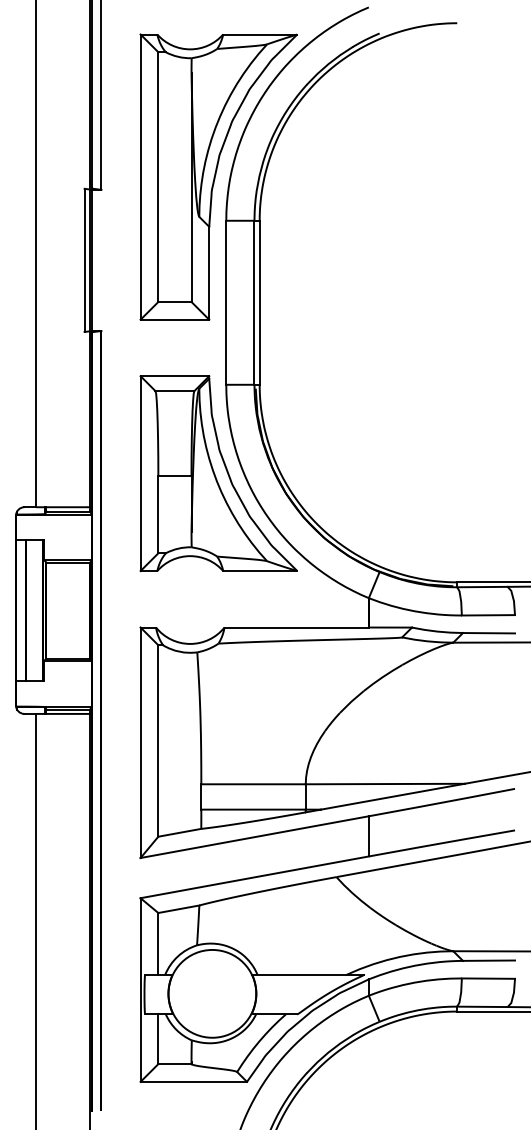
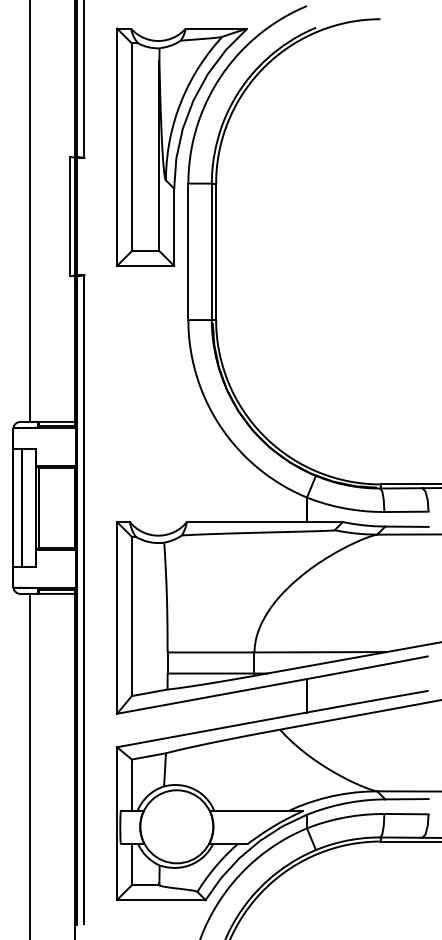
part: (218, 473) -> (181, 393), removed

